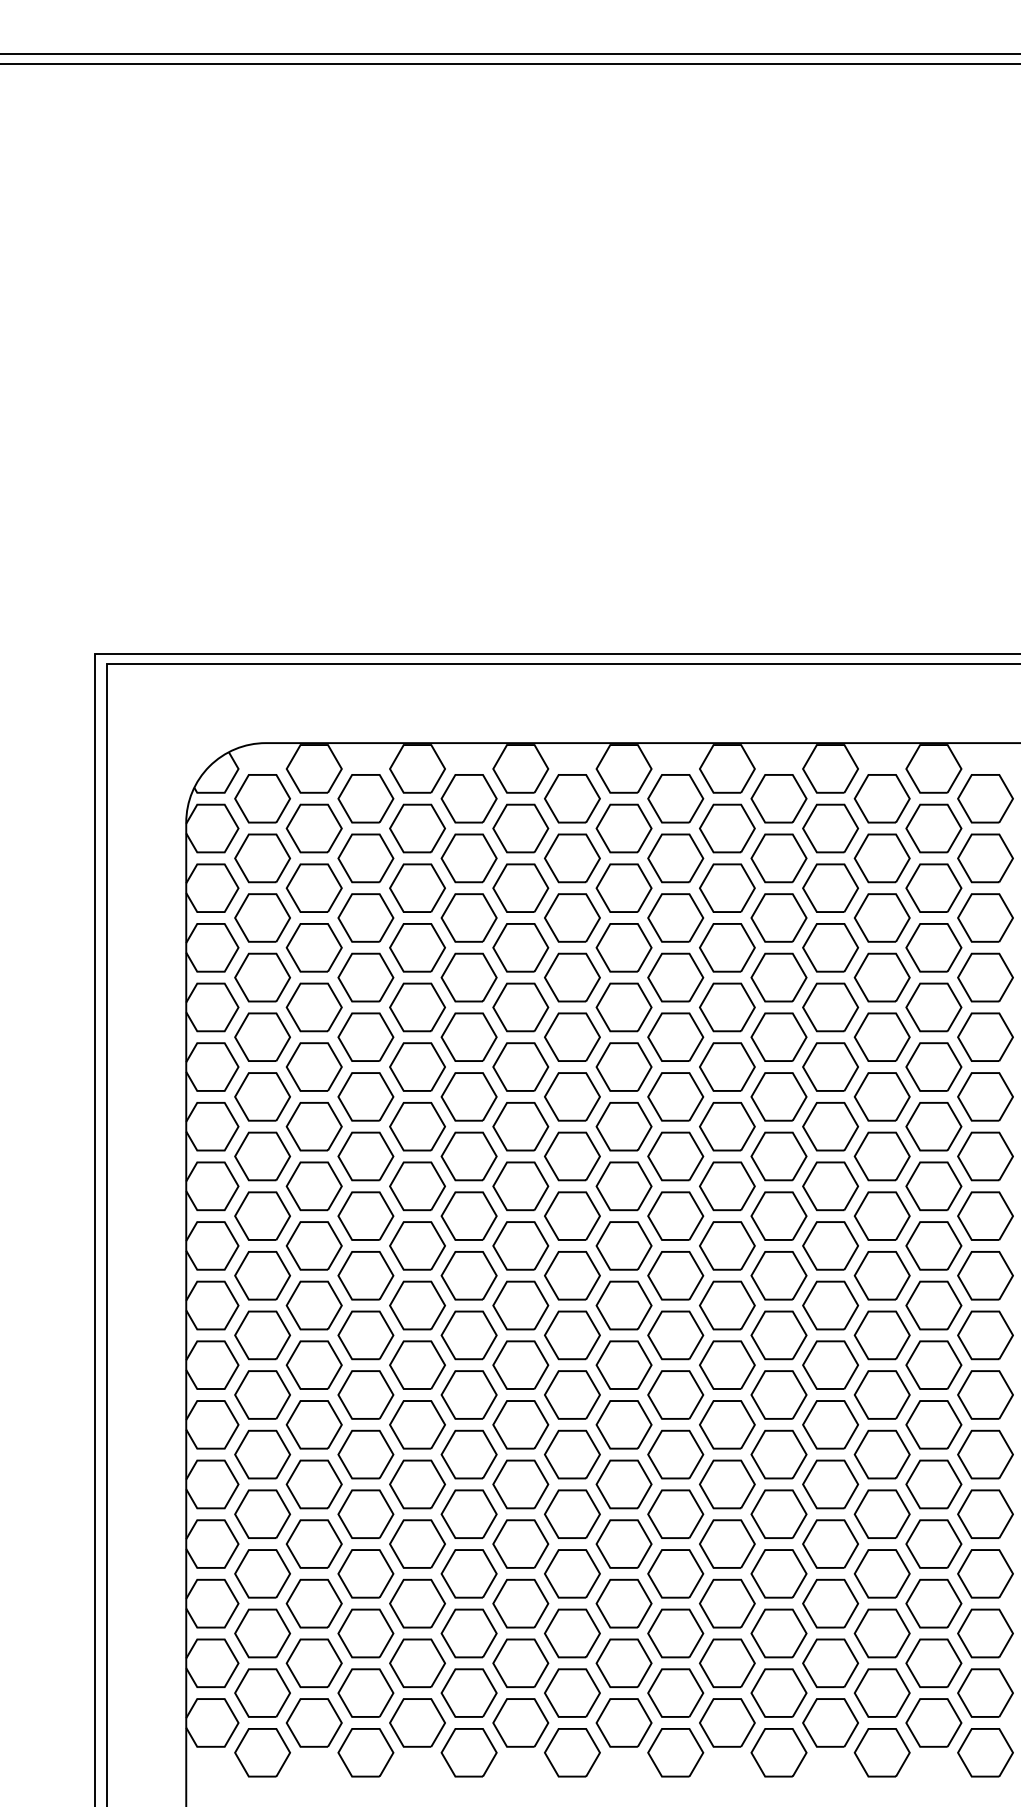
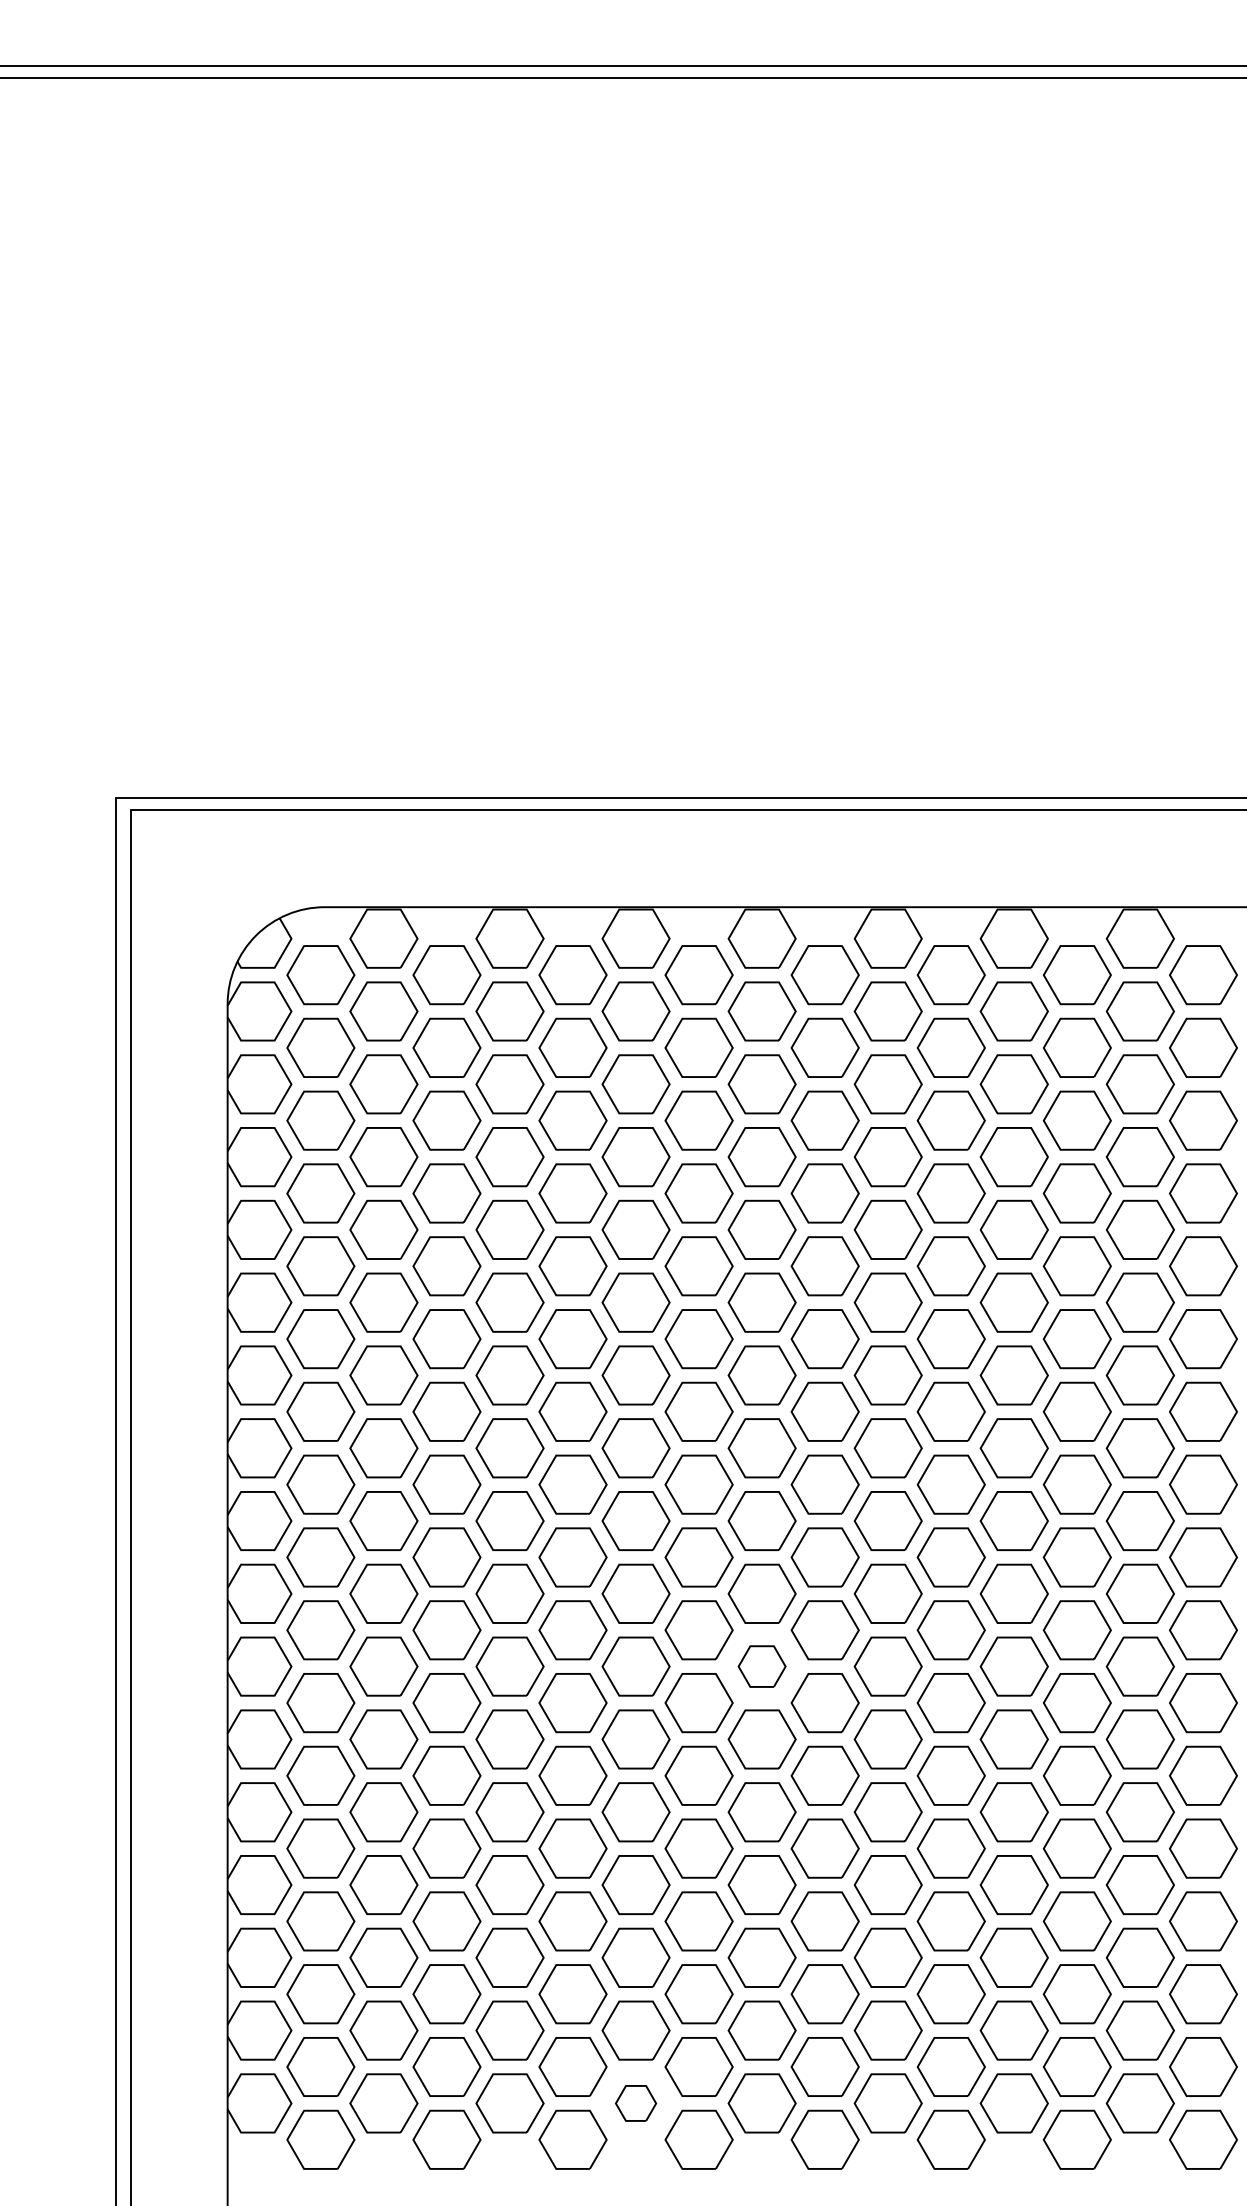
part: (623, 1365) -> (761, 1666), size x0.7
part: (520, 1723) -> (635, 2103), size x0.6

